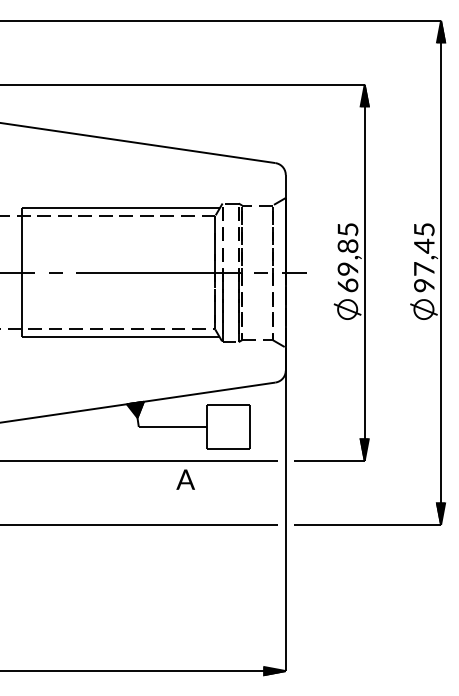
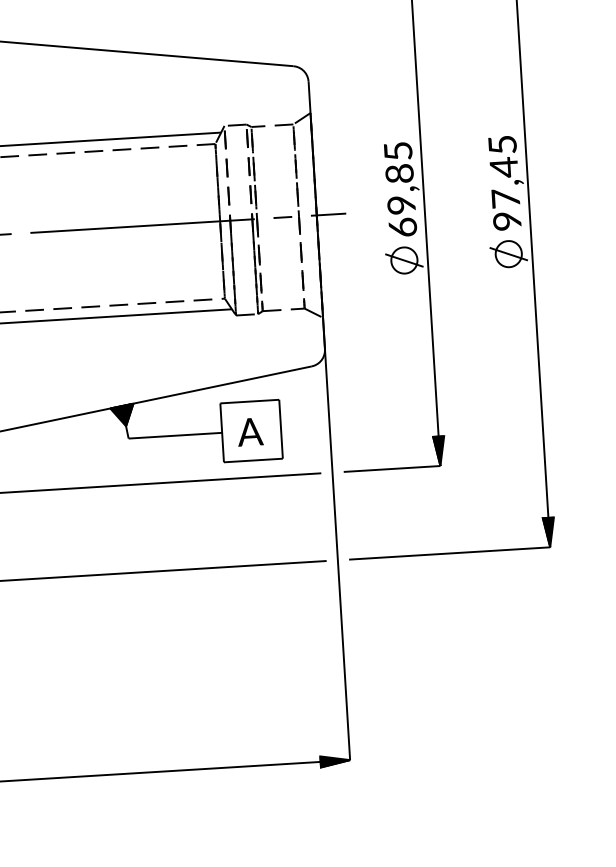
text: (185, 479) -> (249, 431), moved

